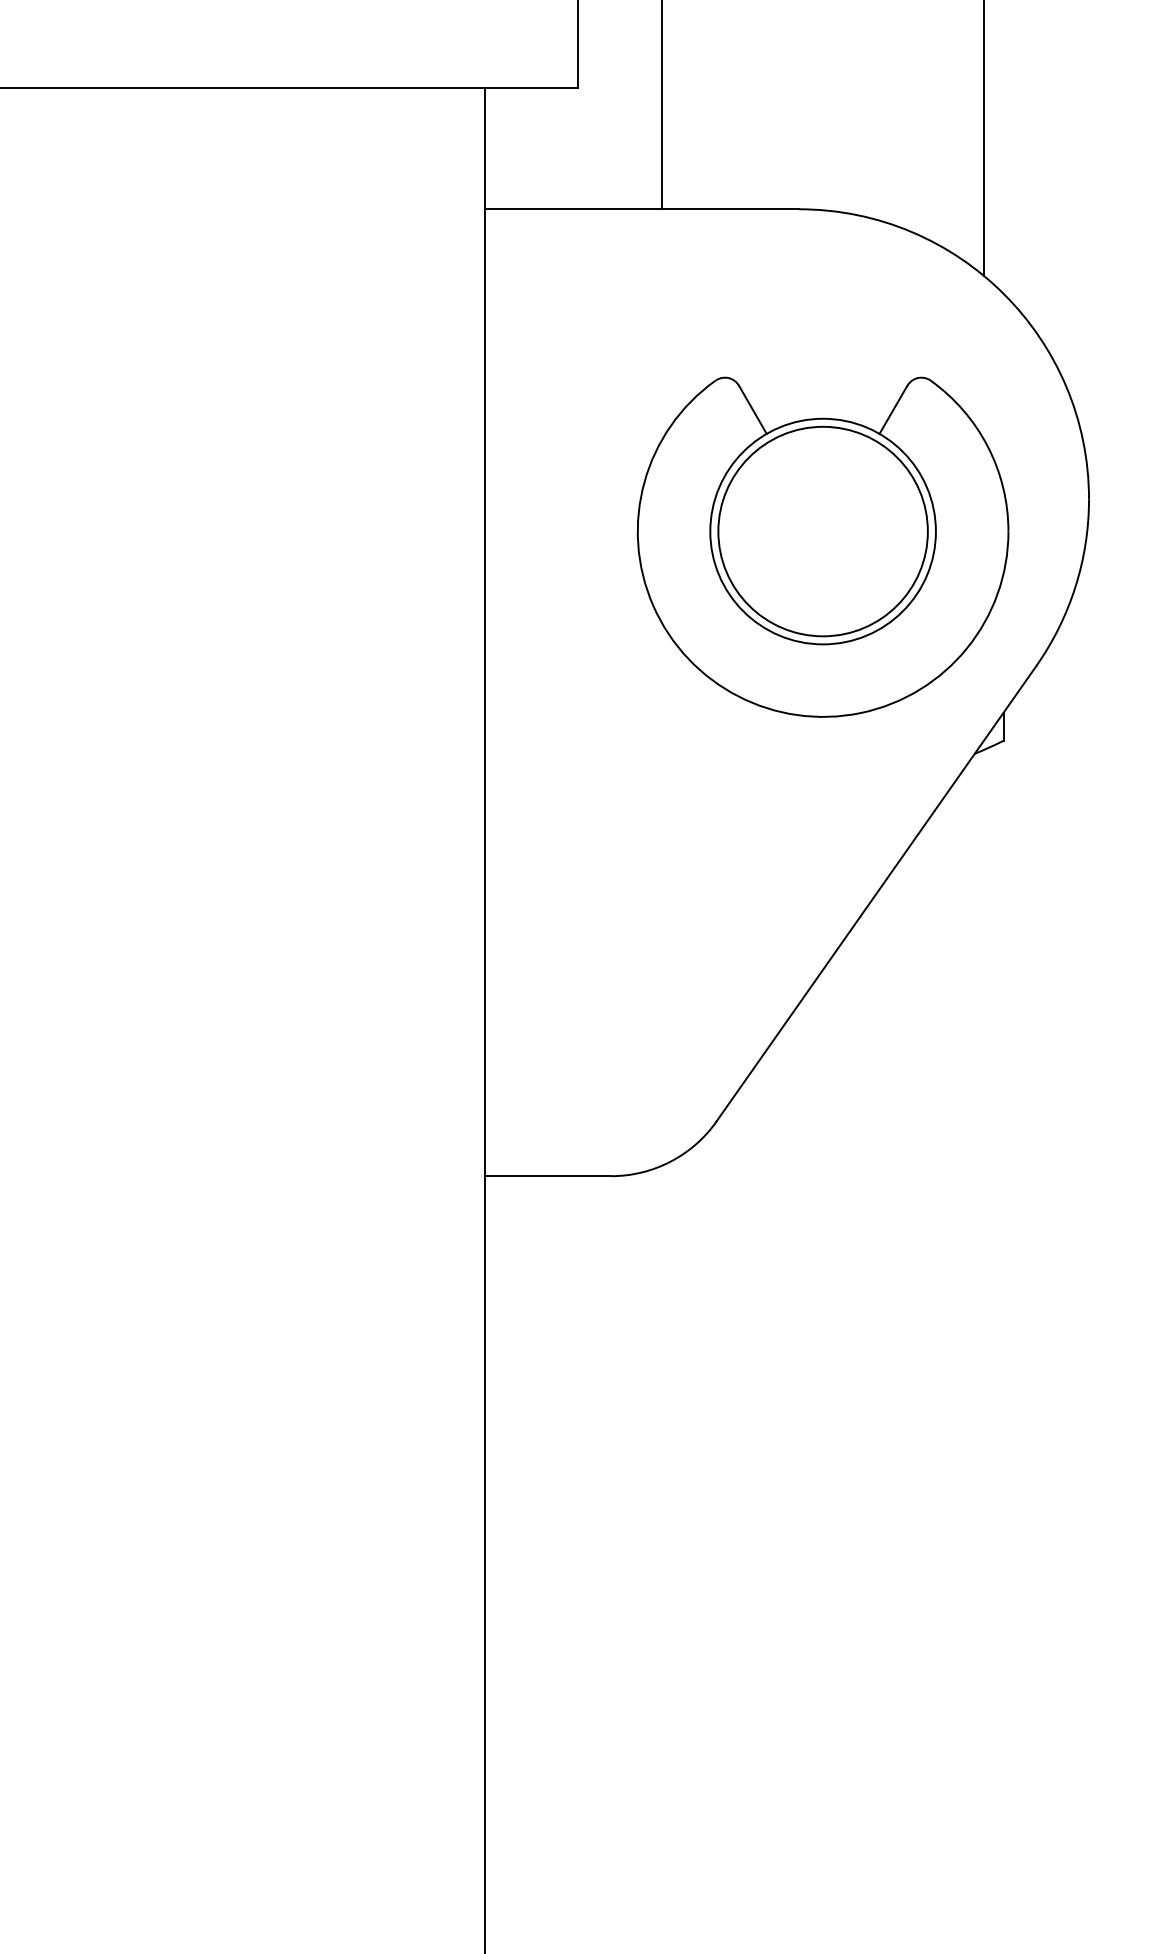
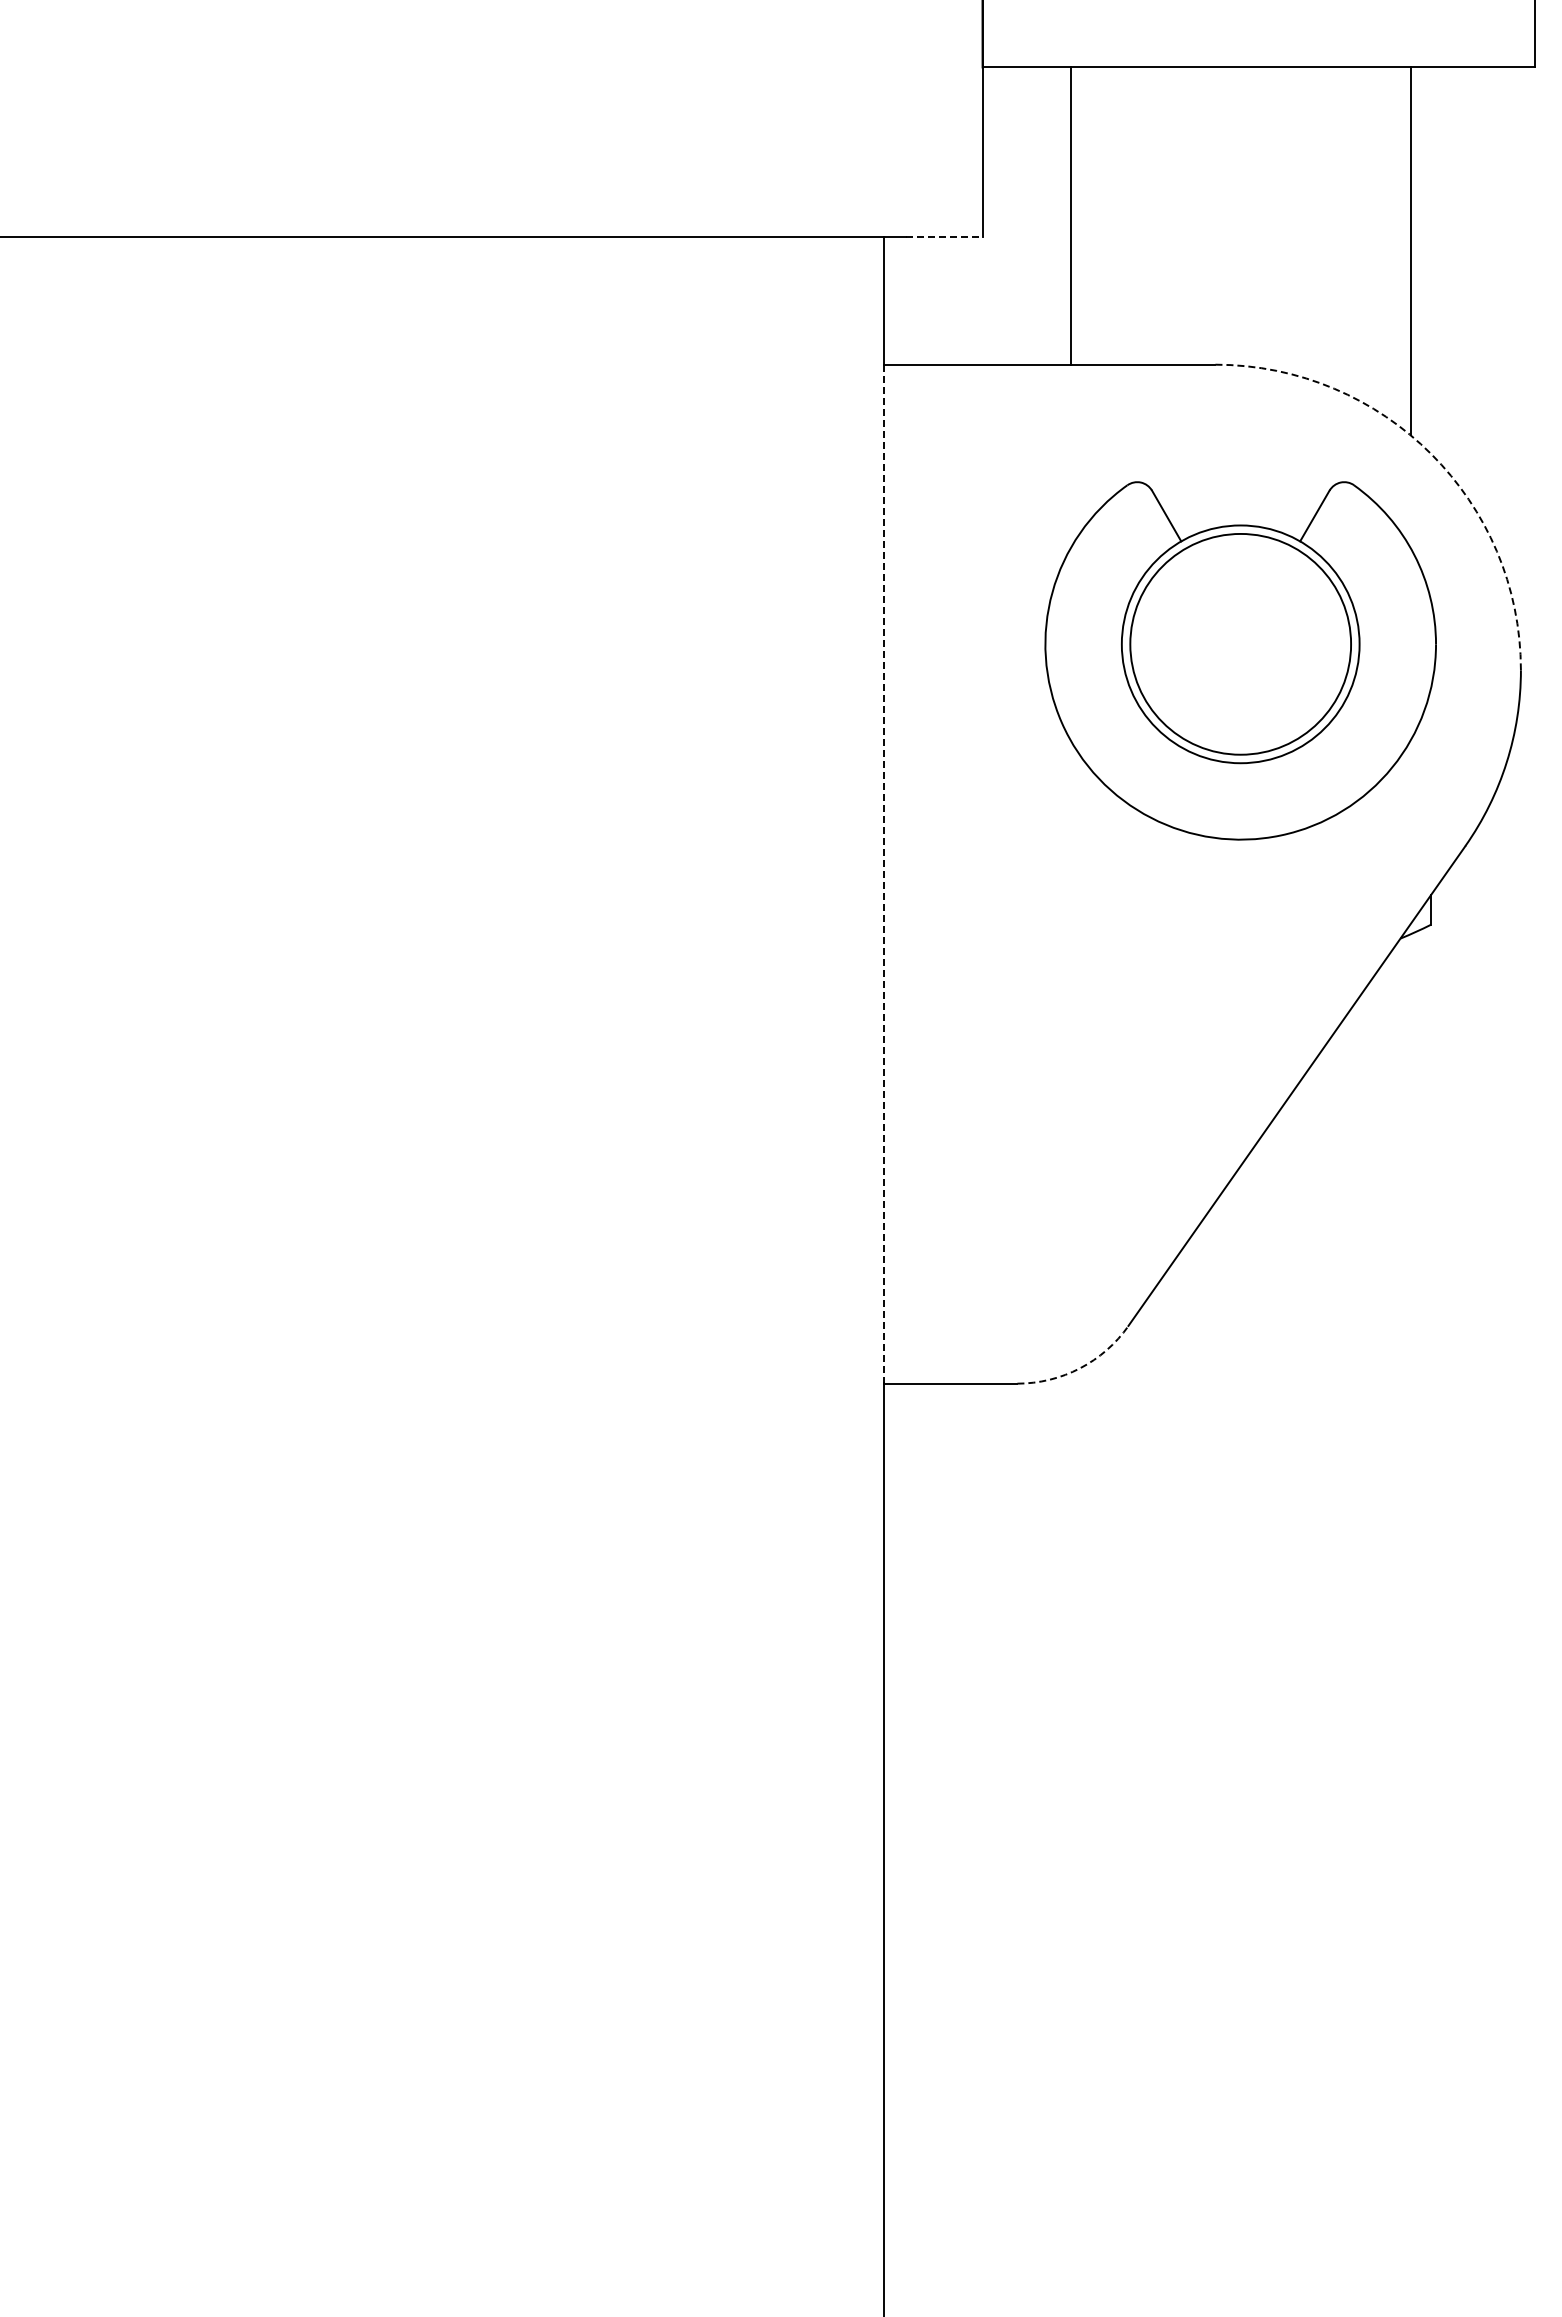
line: (542, 88) -> (944, 237), solid -> dashed
arc: (1004, 294) -> (1431, 454), solid -> dashed
part: (822, 546) -> (1240, 660), moved
line: (485, 692) -> (884, 873), solid -> dashed
arc: (671, 1161) -> (1080, 1368), solid -> dashed

